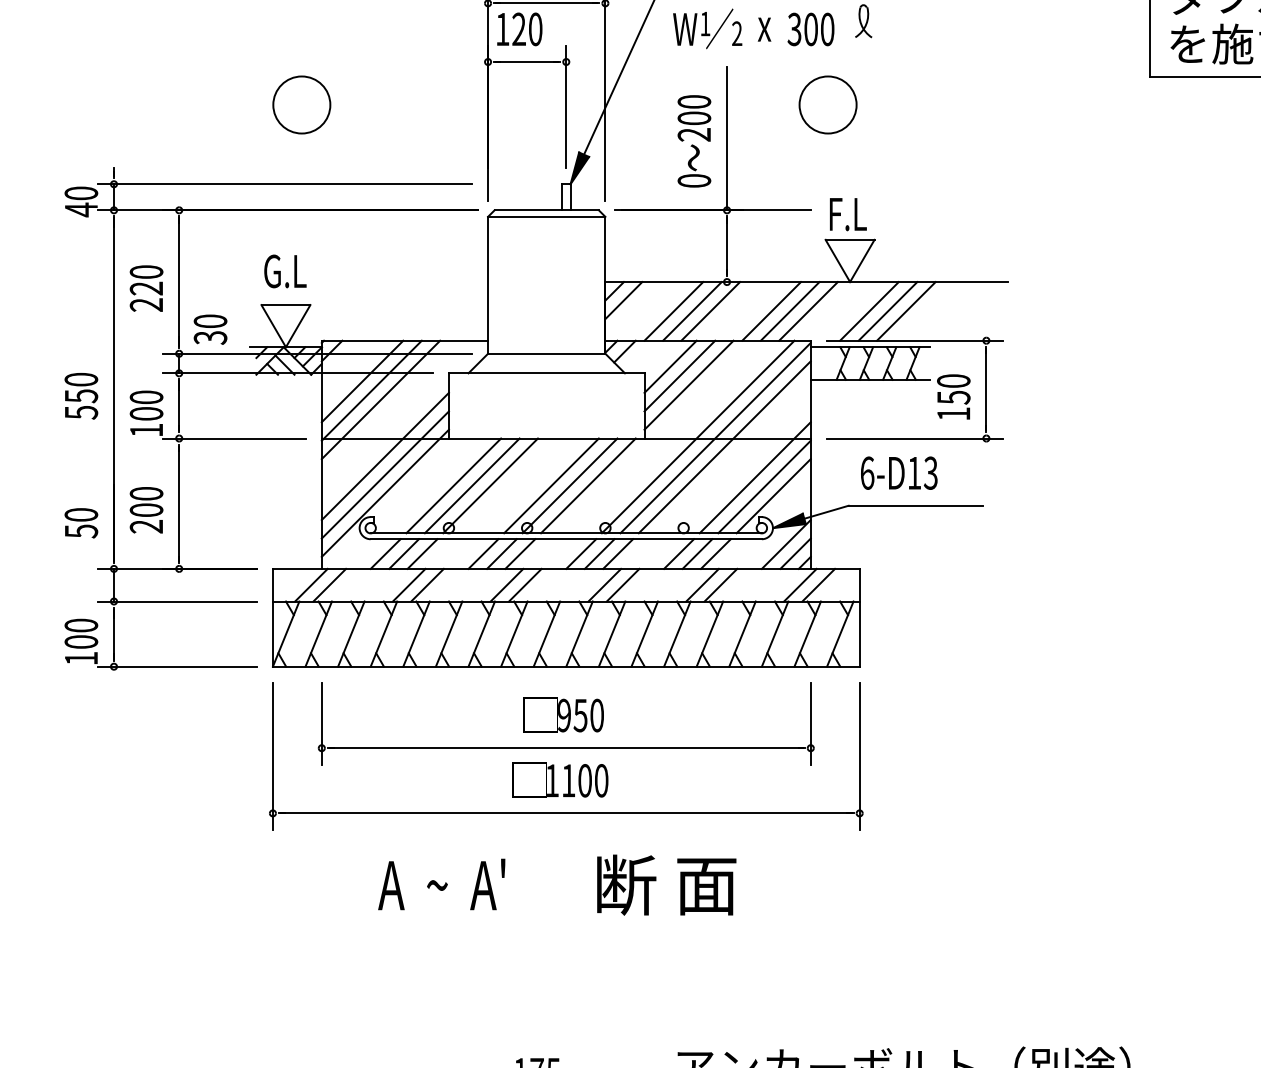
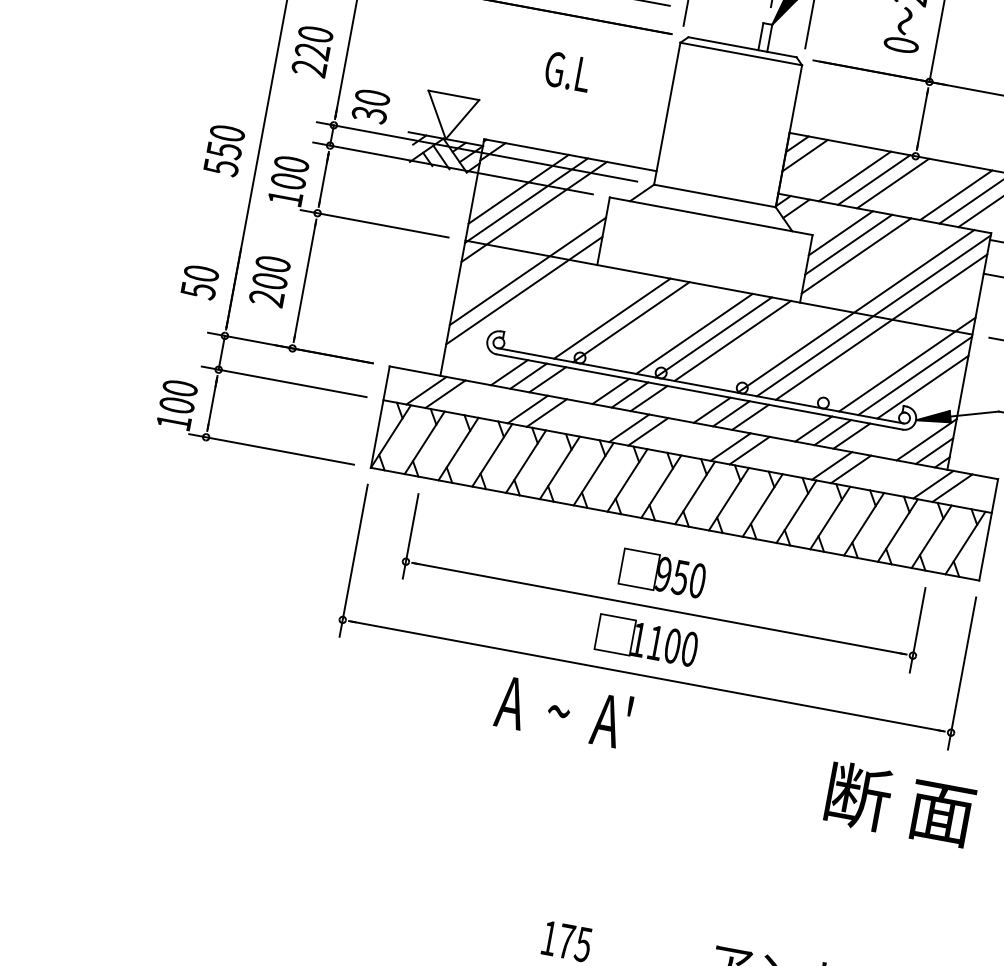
text: (285, 271) -> (568, 71), moved
line: (453, 485) -> (592, 314), removed
line: (384, 492) -> (520, 308), removed
text: (441, 884) -> (563, 711), moved
text: (666, 884) -> (900, 803), moved

